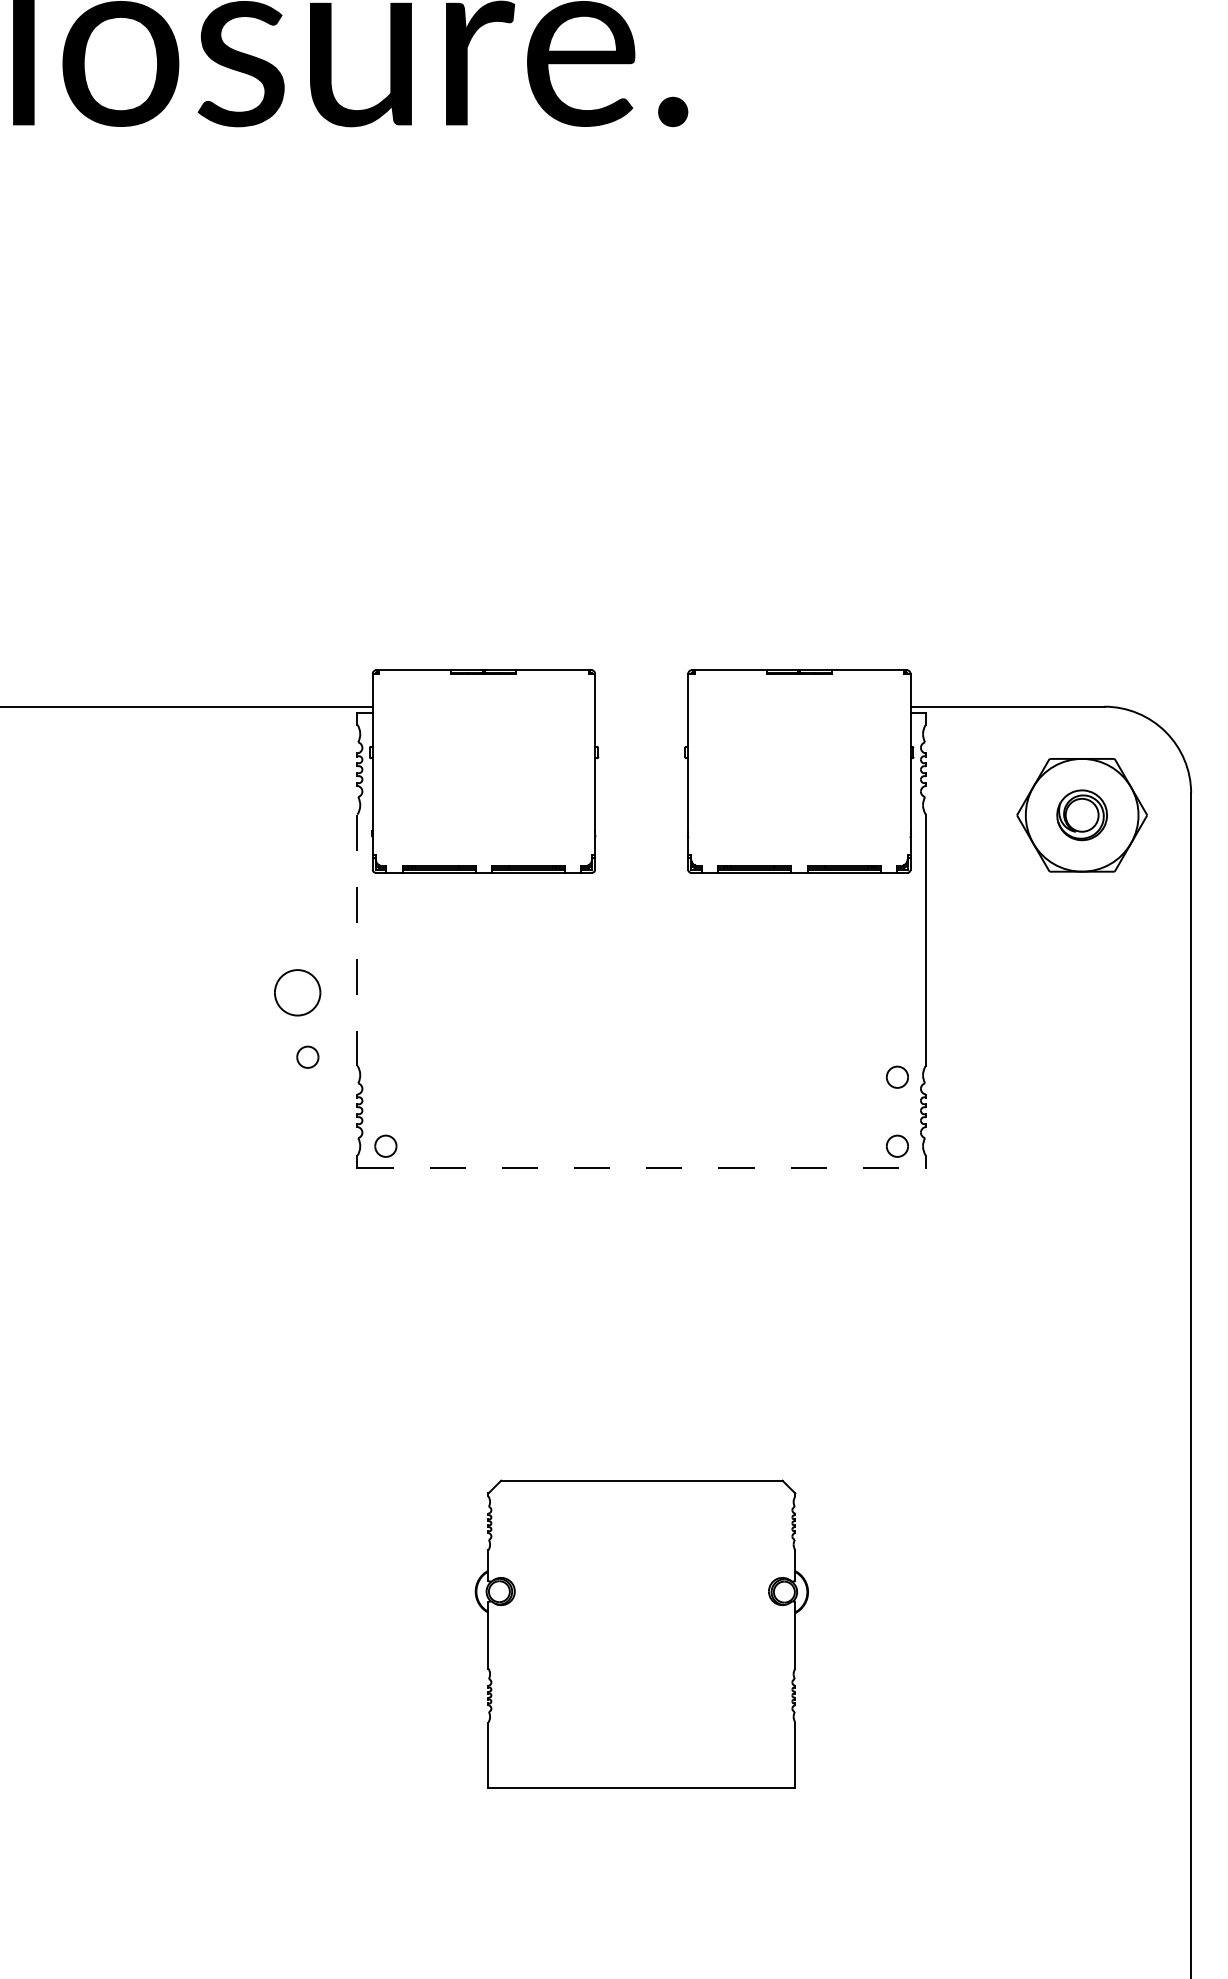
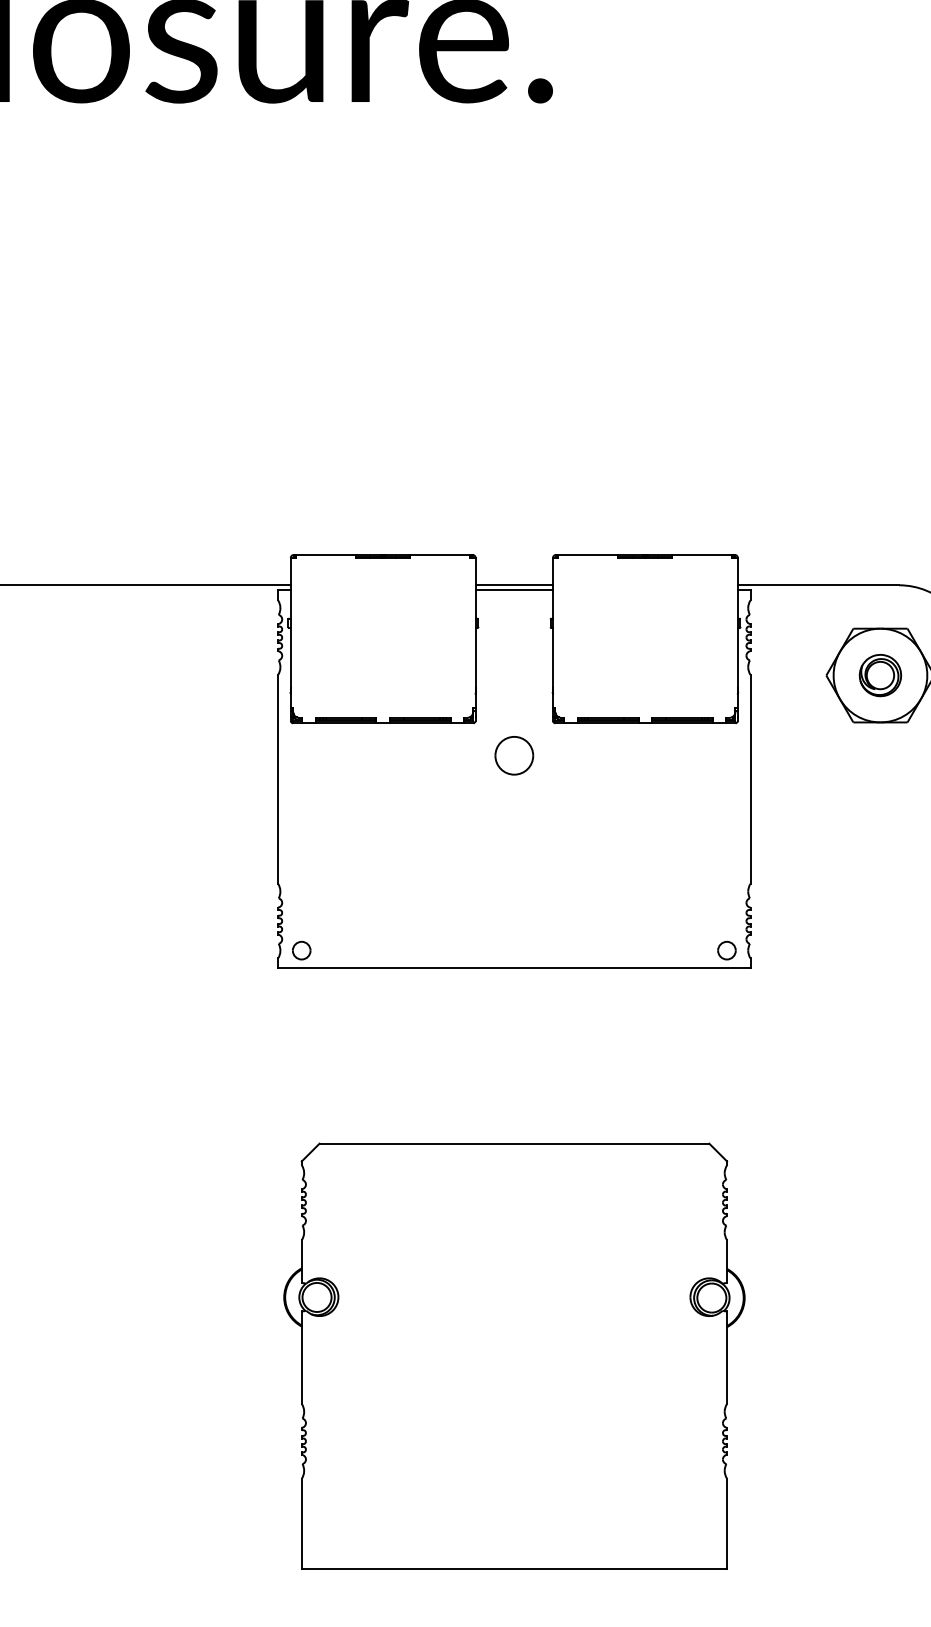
line: (641, 706) -> (514, 585), added
line: (641, 712) -> (514, 590), added
line: (357, 940) -> (278, 779), dashed -> solid
part: (297, 992) -> (514, 755), moved
part: (307, 1056) -> (236, 876), removed
part: (897, 1076) -> (726, 892), removed
line: (642, 1167) -> (515, 968), dashed -> solid
part: (641, 1633) -> (514, 1355), size x1.67

